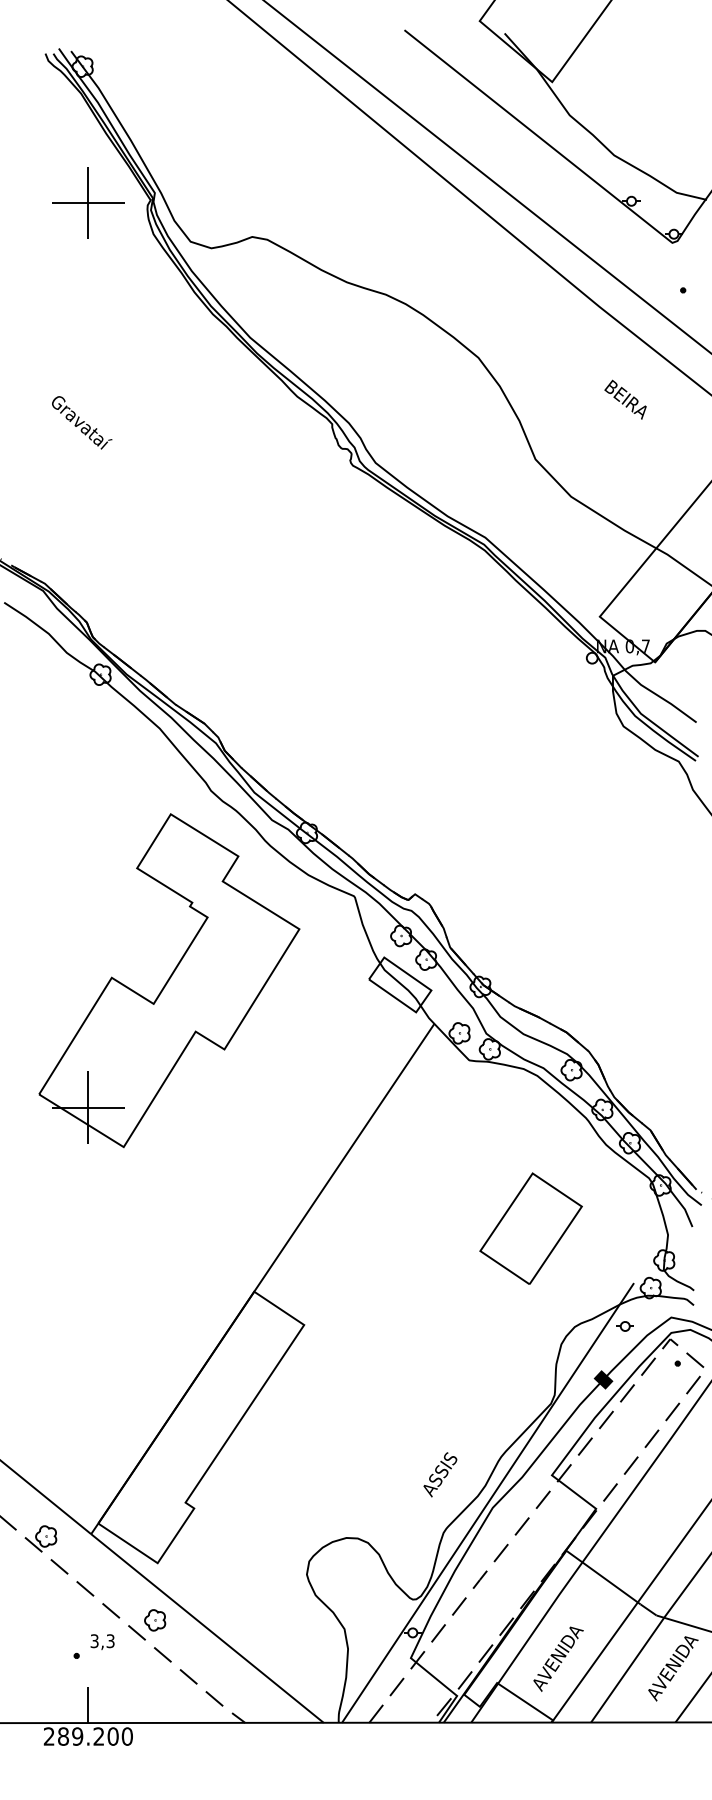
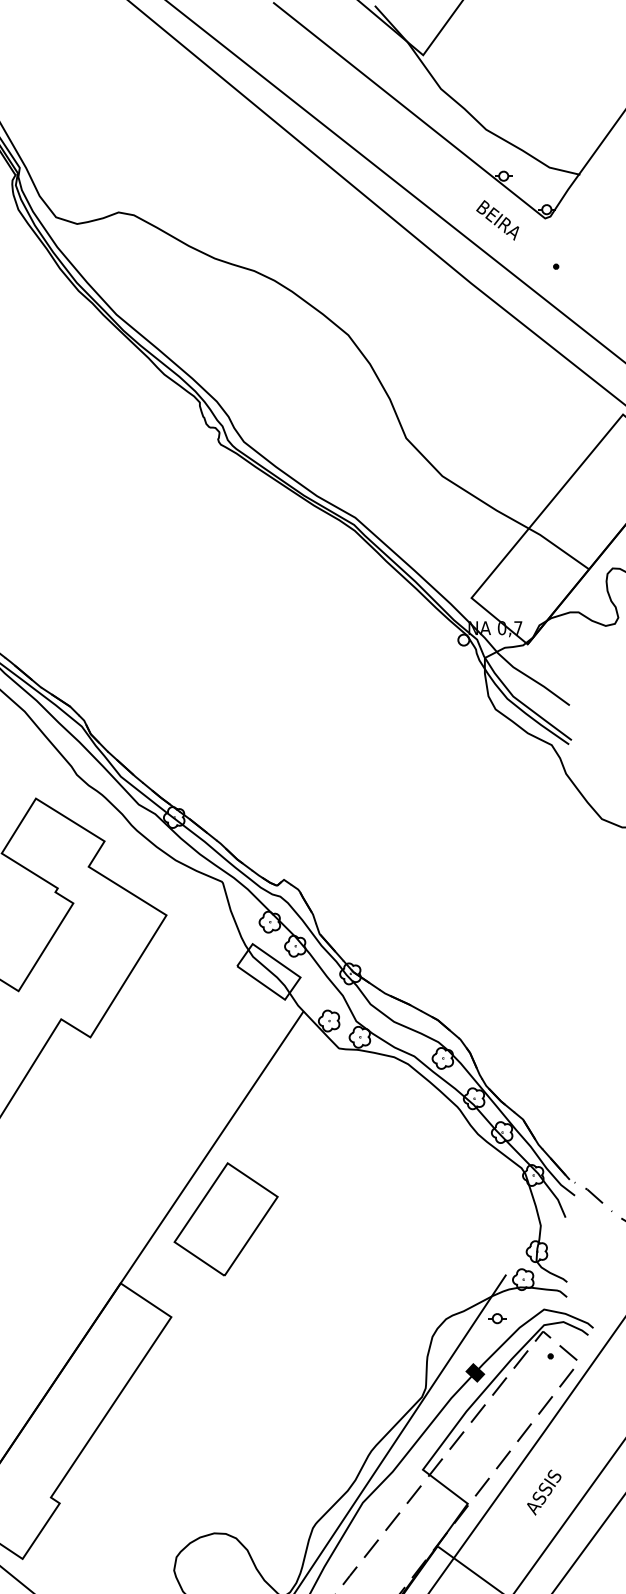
text: (625, 399) -> (497, 220), moved
part: (530, 1228) -> (225, 1219), moved
text: (440, 1474) -> (544, 1492), moved

